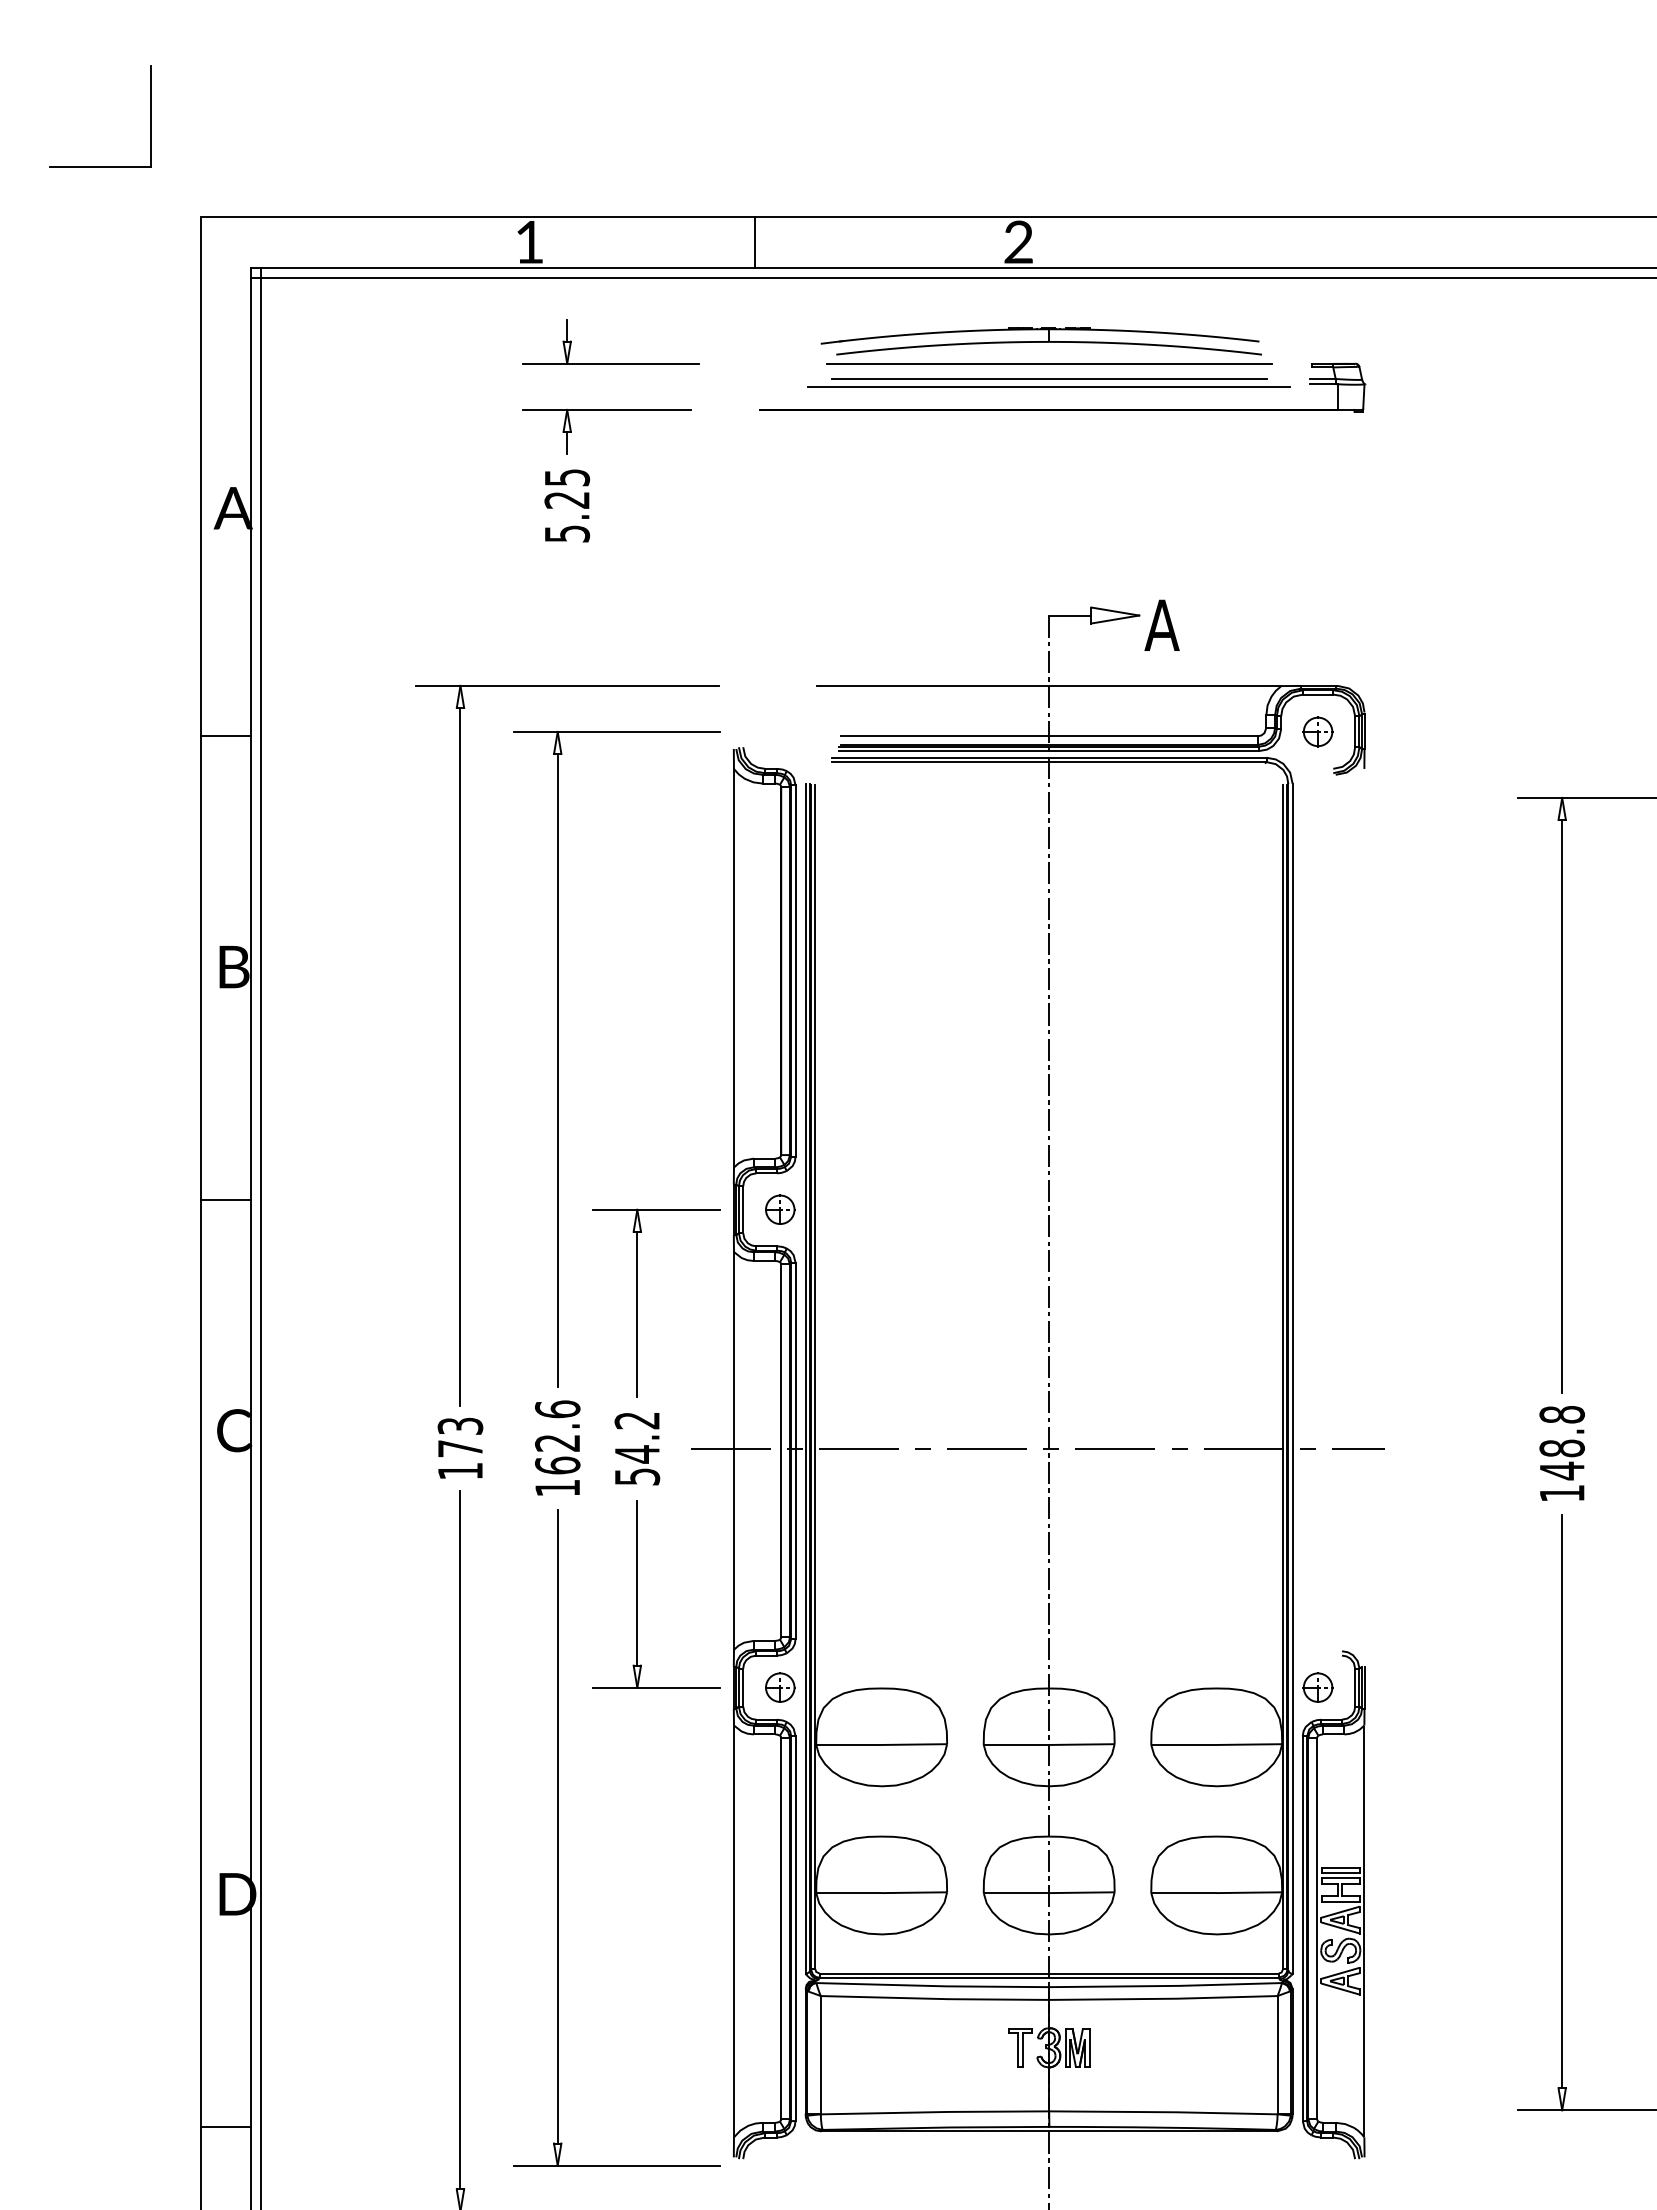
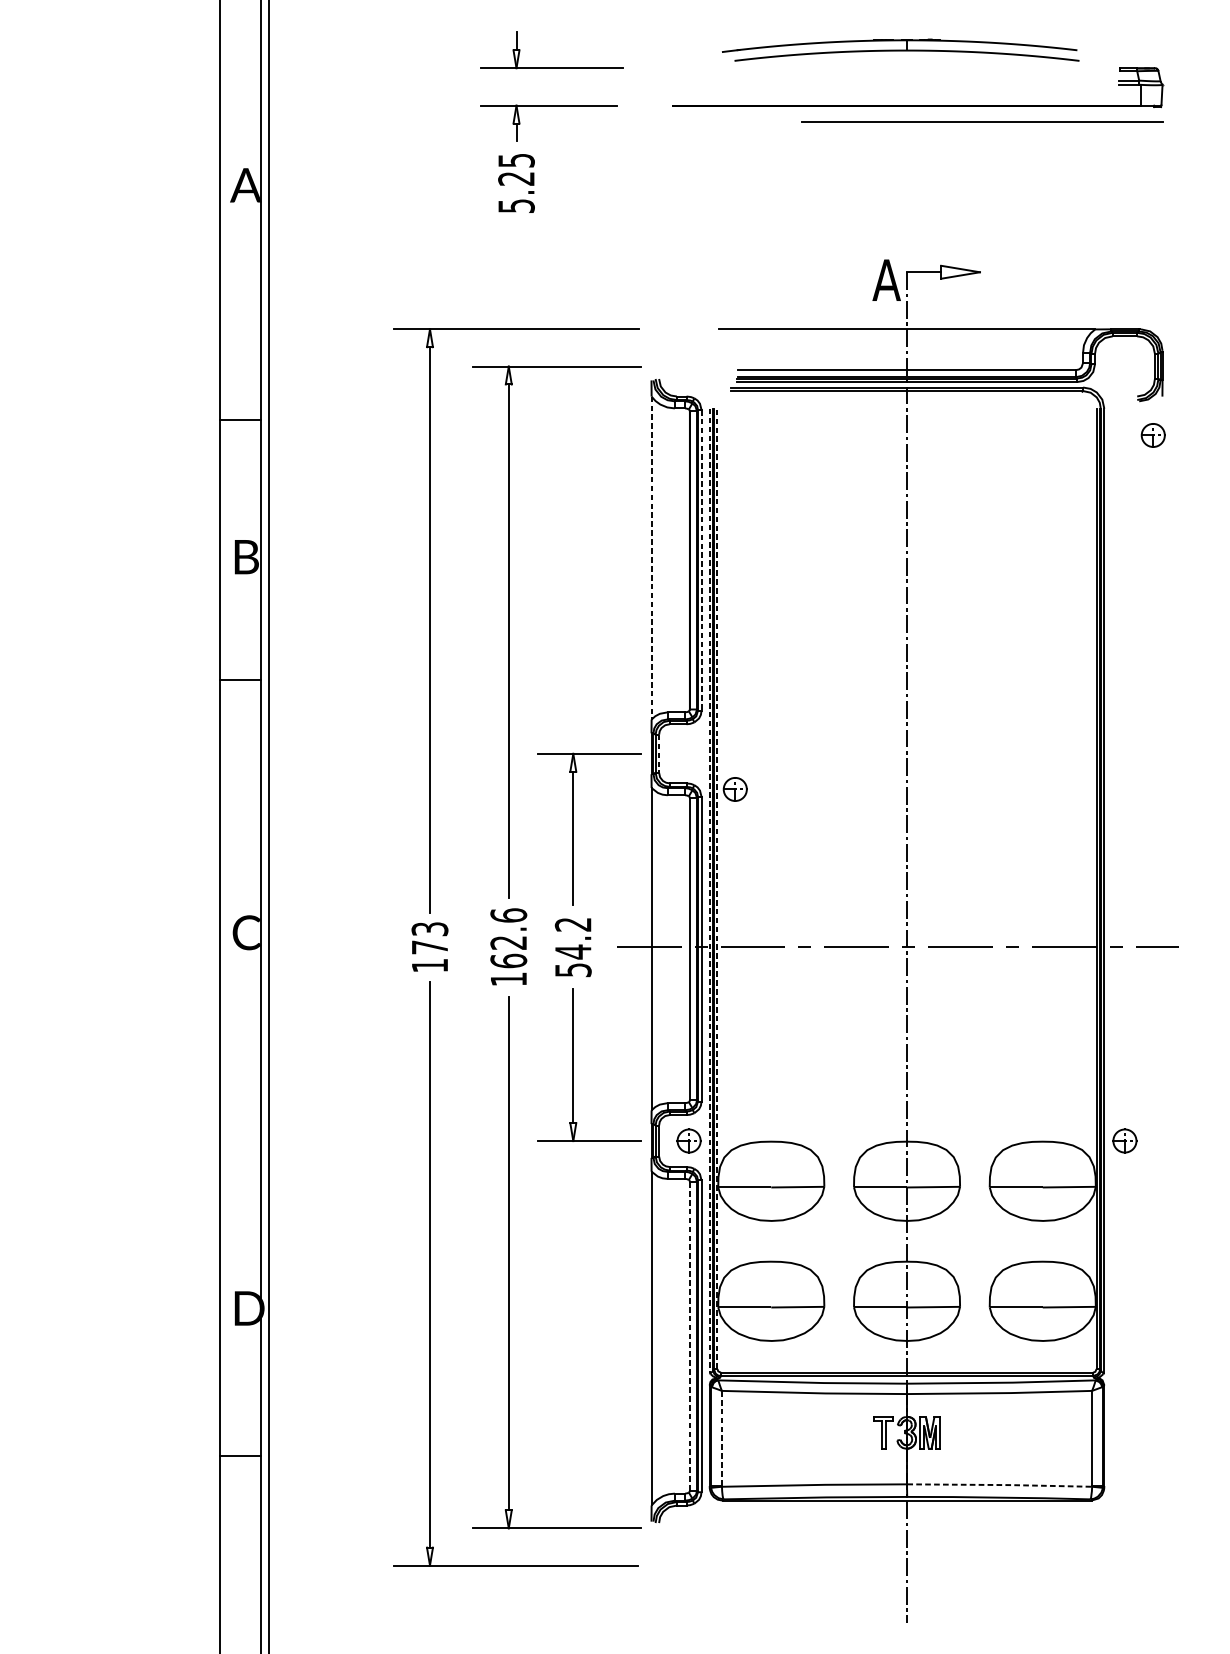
line: (1049, 363) -> (982, 122), moved
line: (1048, 379) -> (906, 81), removed
line: (1049, 386) -> (907, 86), removed
text: (1161, 624) -> (886, 279), moved
part: (1317, 731) -> (1152, 435), moved
line: (225, 736) -> (239, 420), moved
line: (733, 968) -> (651, 558), solid -> dashed
line: (795, 971) -> (701, 560), solid -> dashed
line: (225, 1199) -> (239, 679), moved
part: (780, 1209) -> (735, 789), moved
line: (743, 1210) -> (659, 754), solid -> dashed
line: (815, 1376) -> (717, 888), solid -> dashed
line: (805, 1379) -> (709, 891), solid -> dashed
part: (1333, 1904) -> (1137, 1316), removed
line: (781, 1928) -> (690, 1336), solid -> dashed
line: (820, 2055) -> (721, 1439), solid -> dashed
line: (1164, 2112) -> (1000, 1485), solid -> dashed
line: (225, 2126) -> (239, 1456), moved

